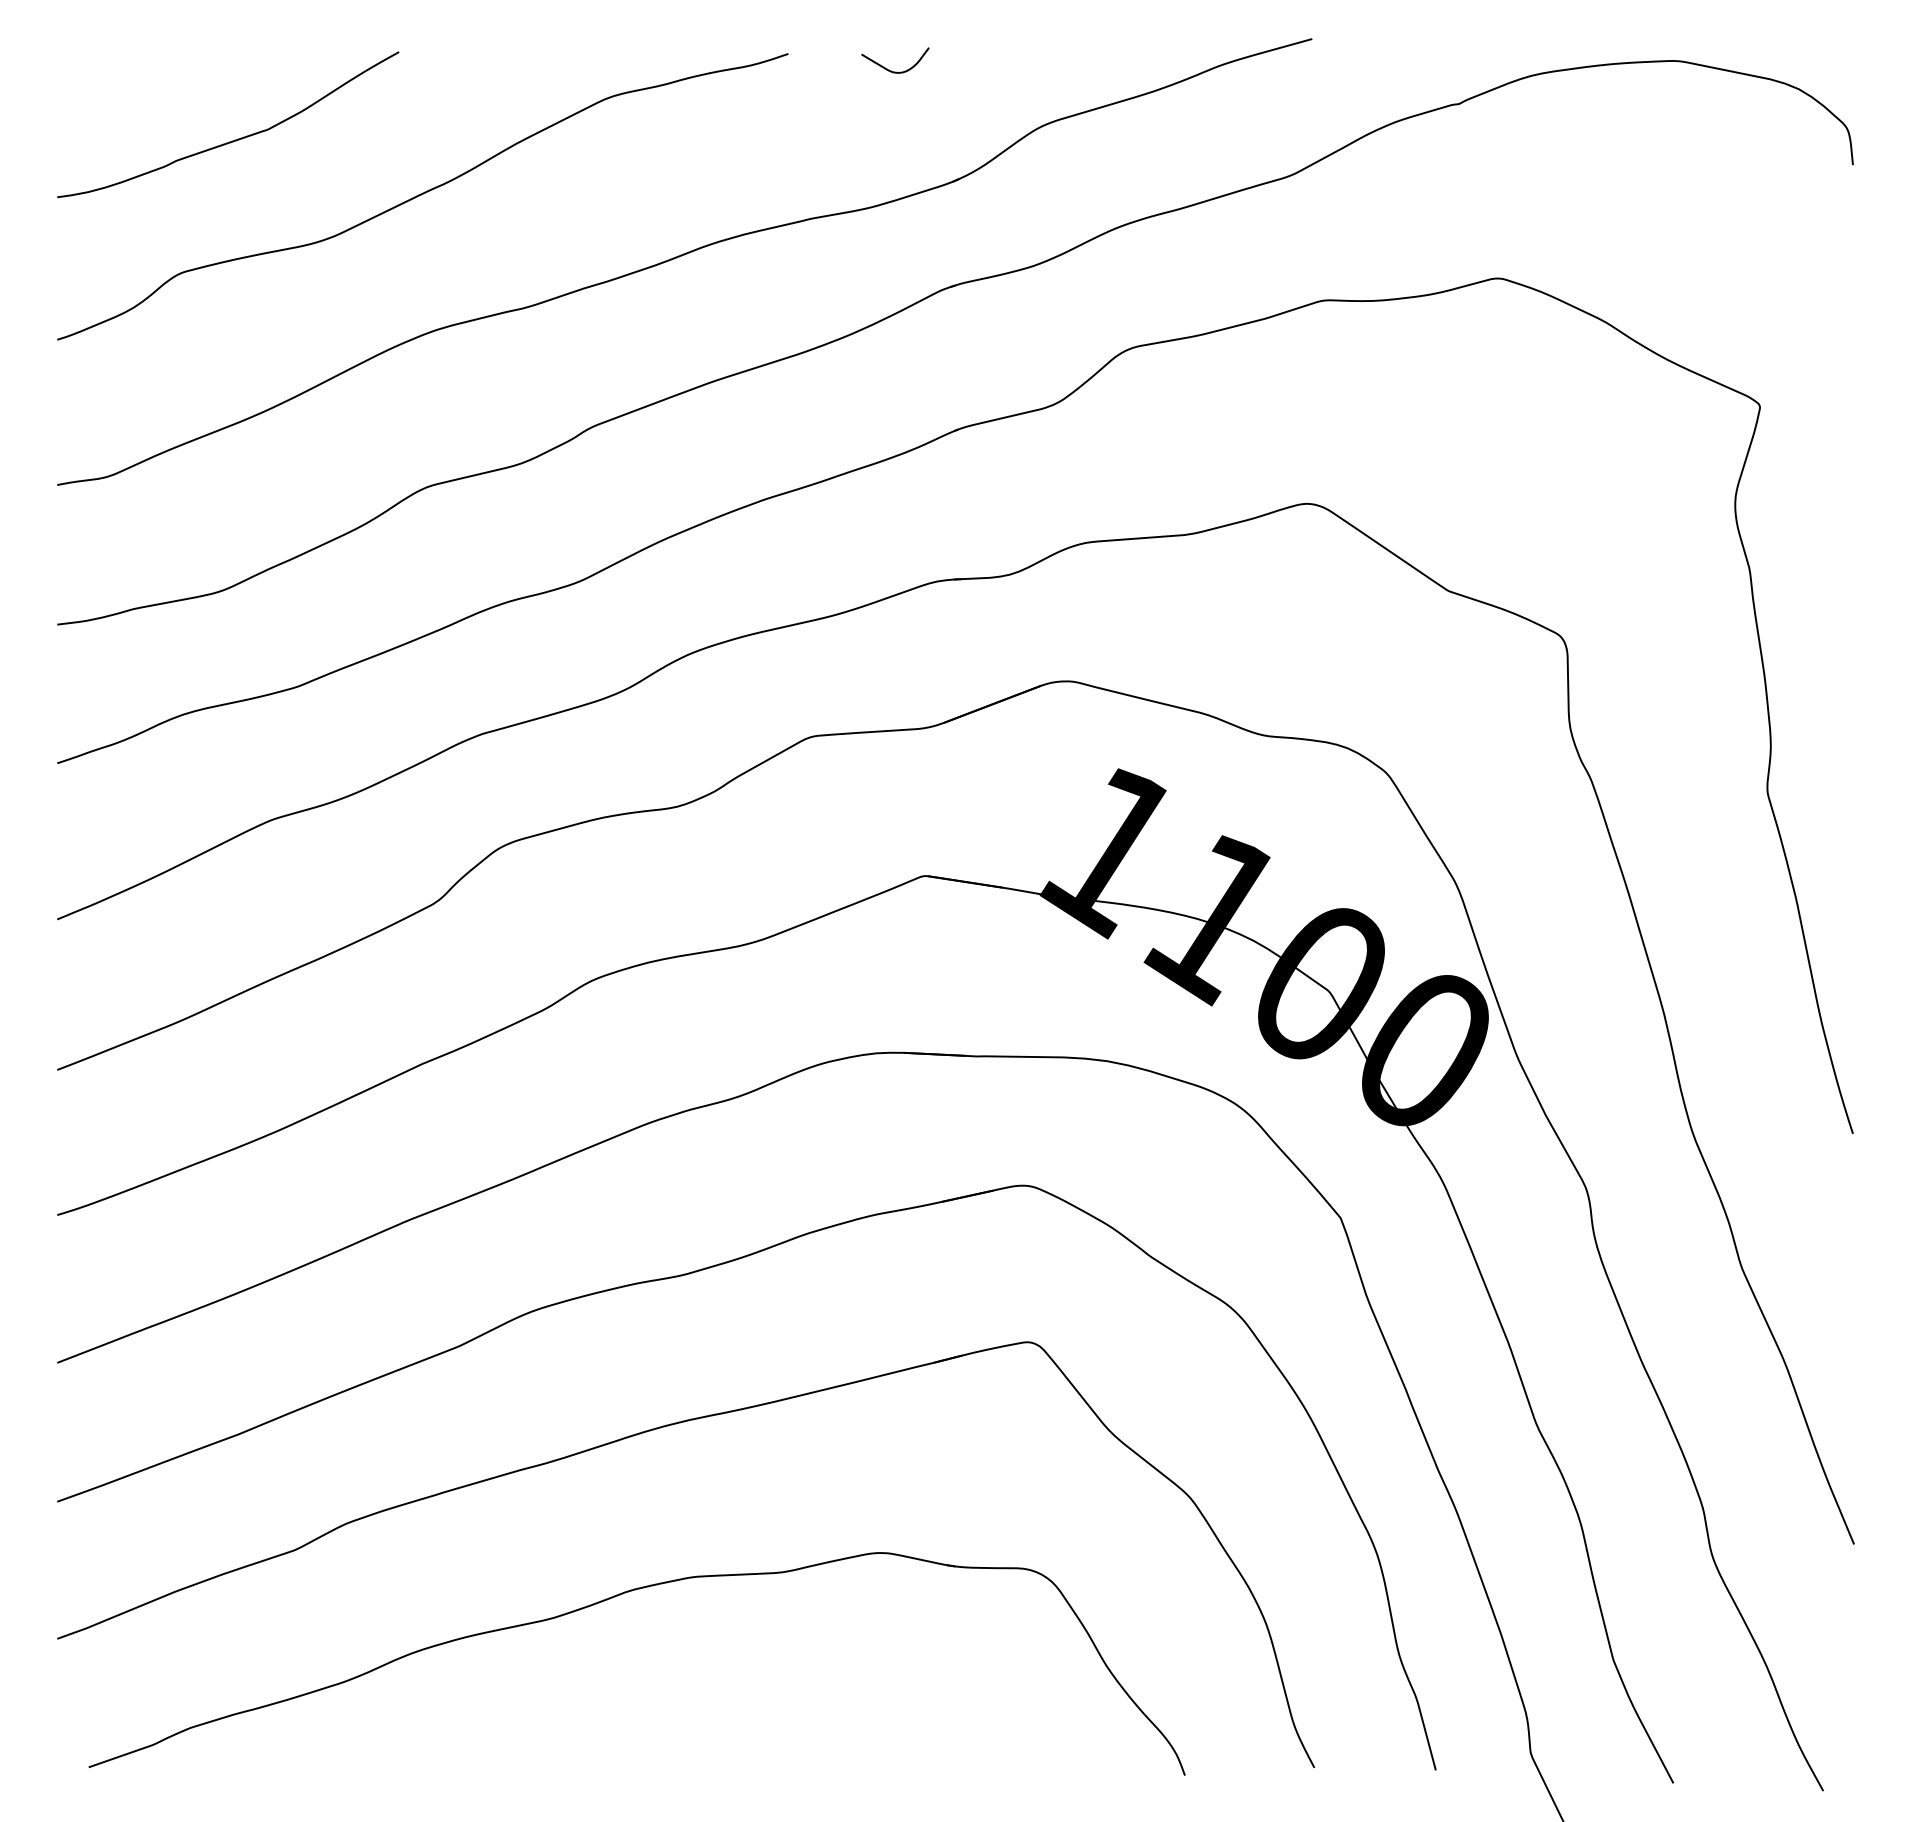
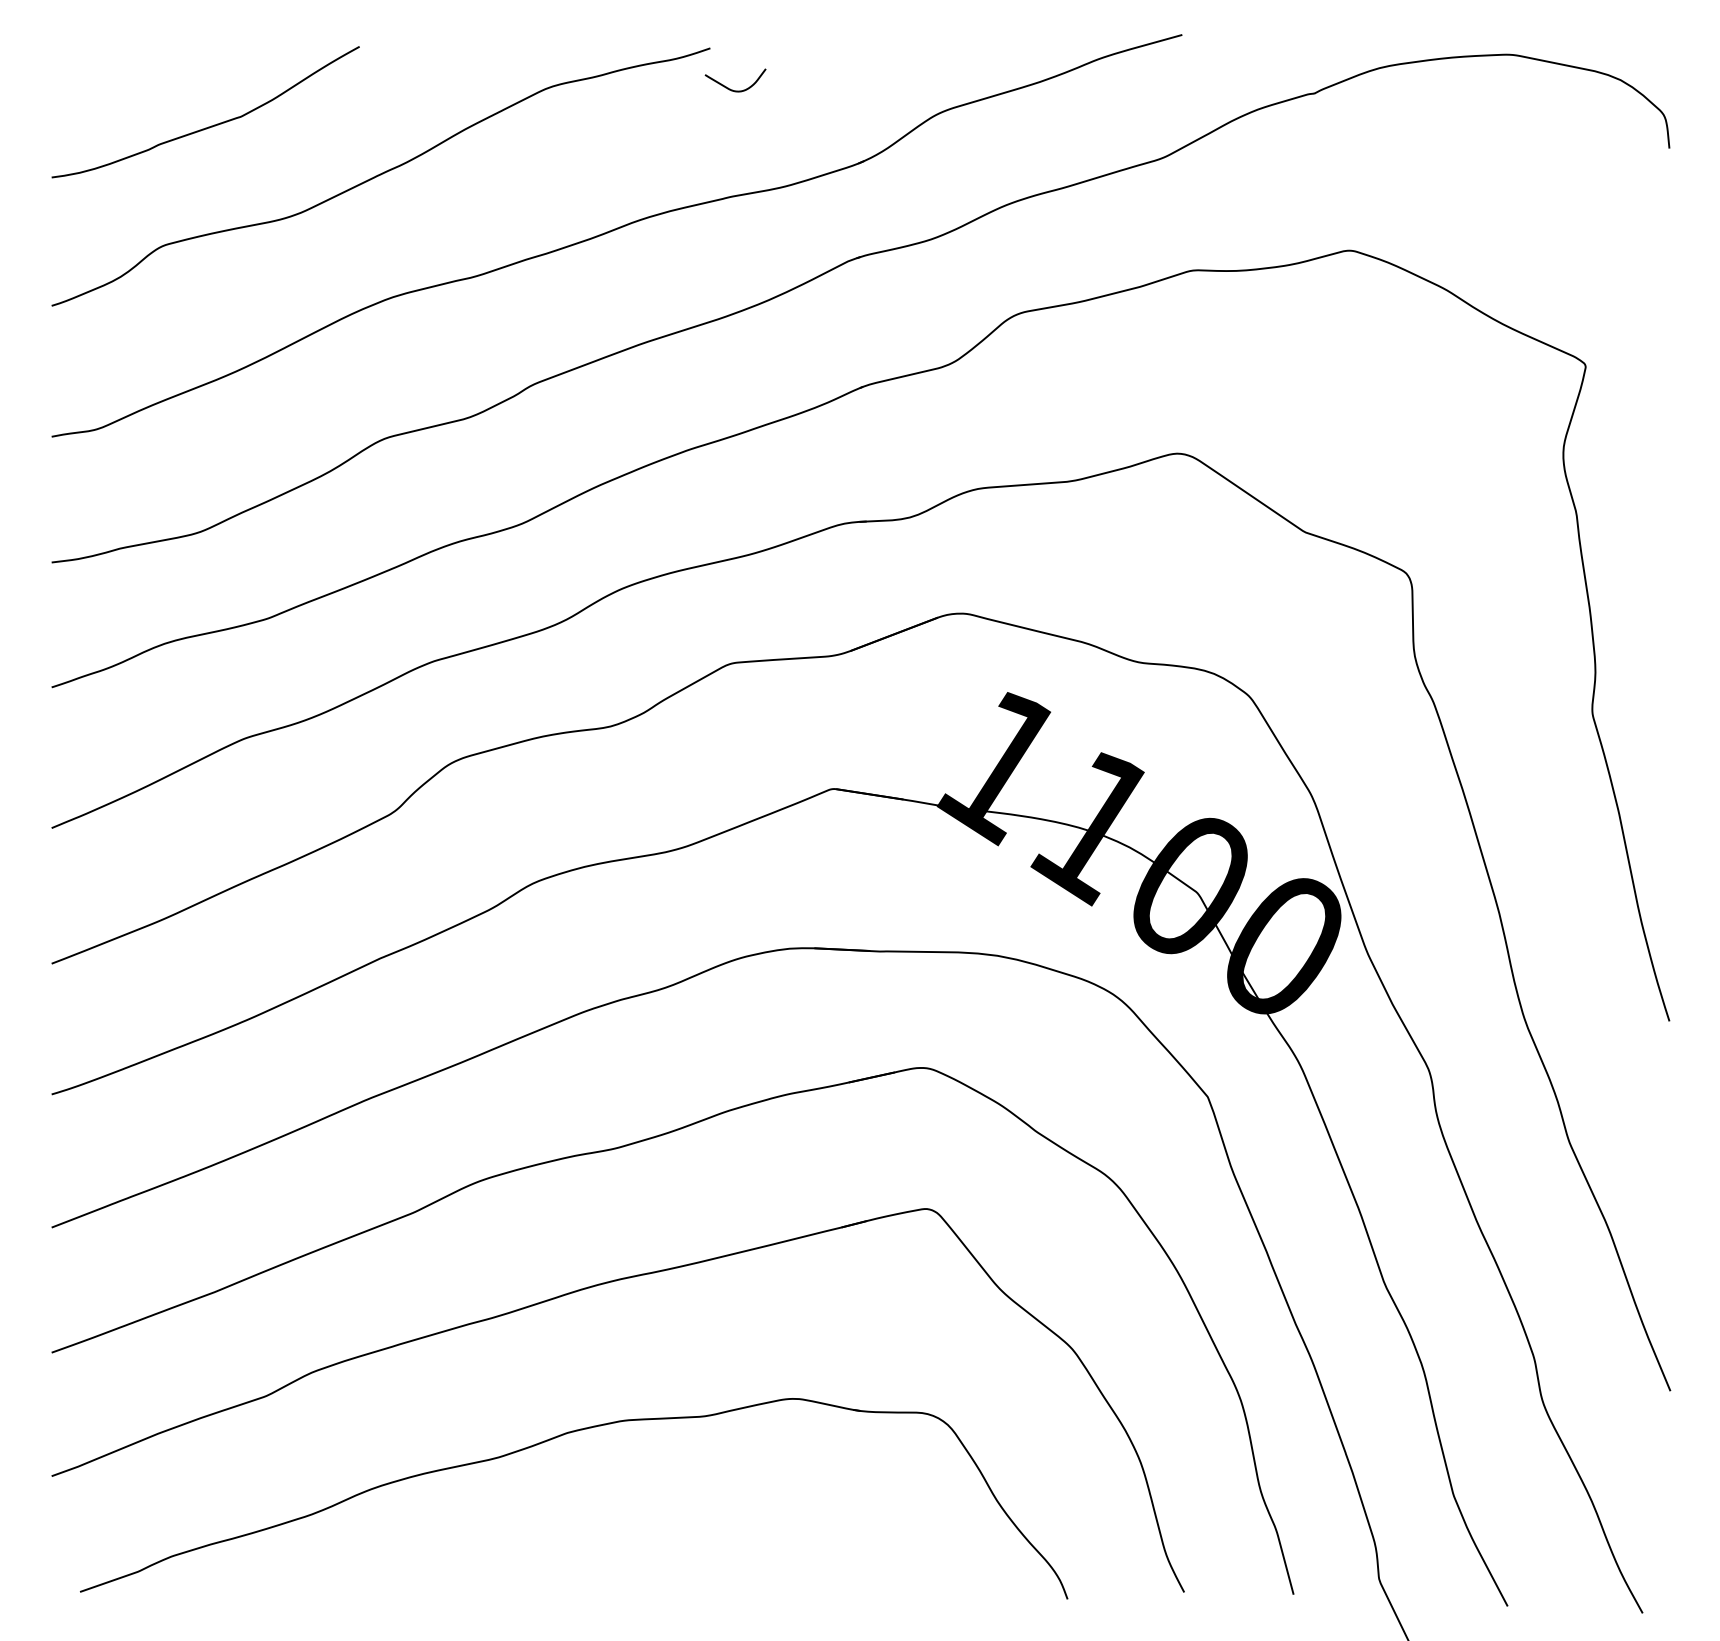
curve: (891, 70) -> (732, 89), moved

